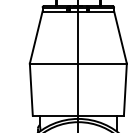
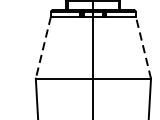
line: (36, 37) -> (43, 47), solid -> dashed
line: (120, 37) -> (143, 47), solid -> dashed

